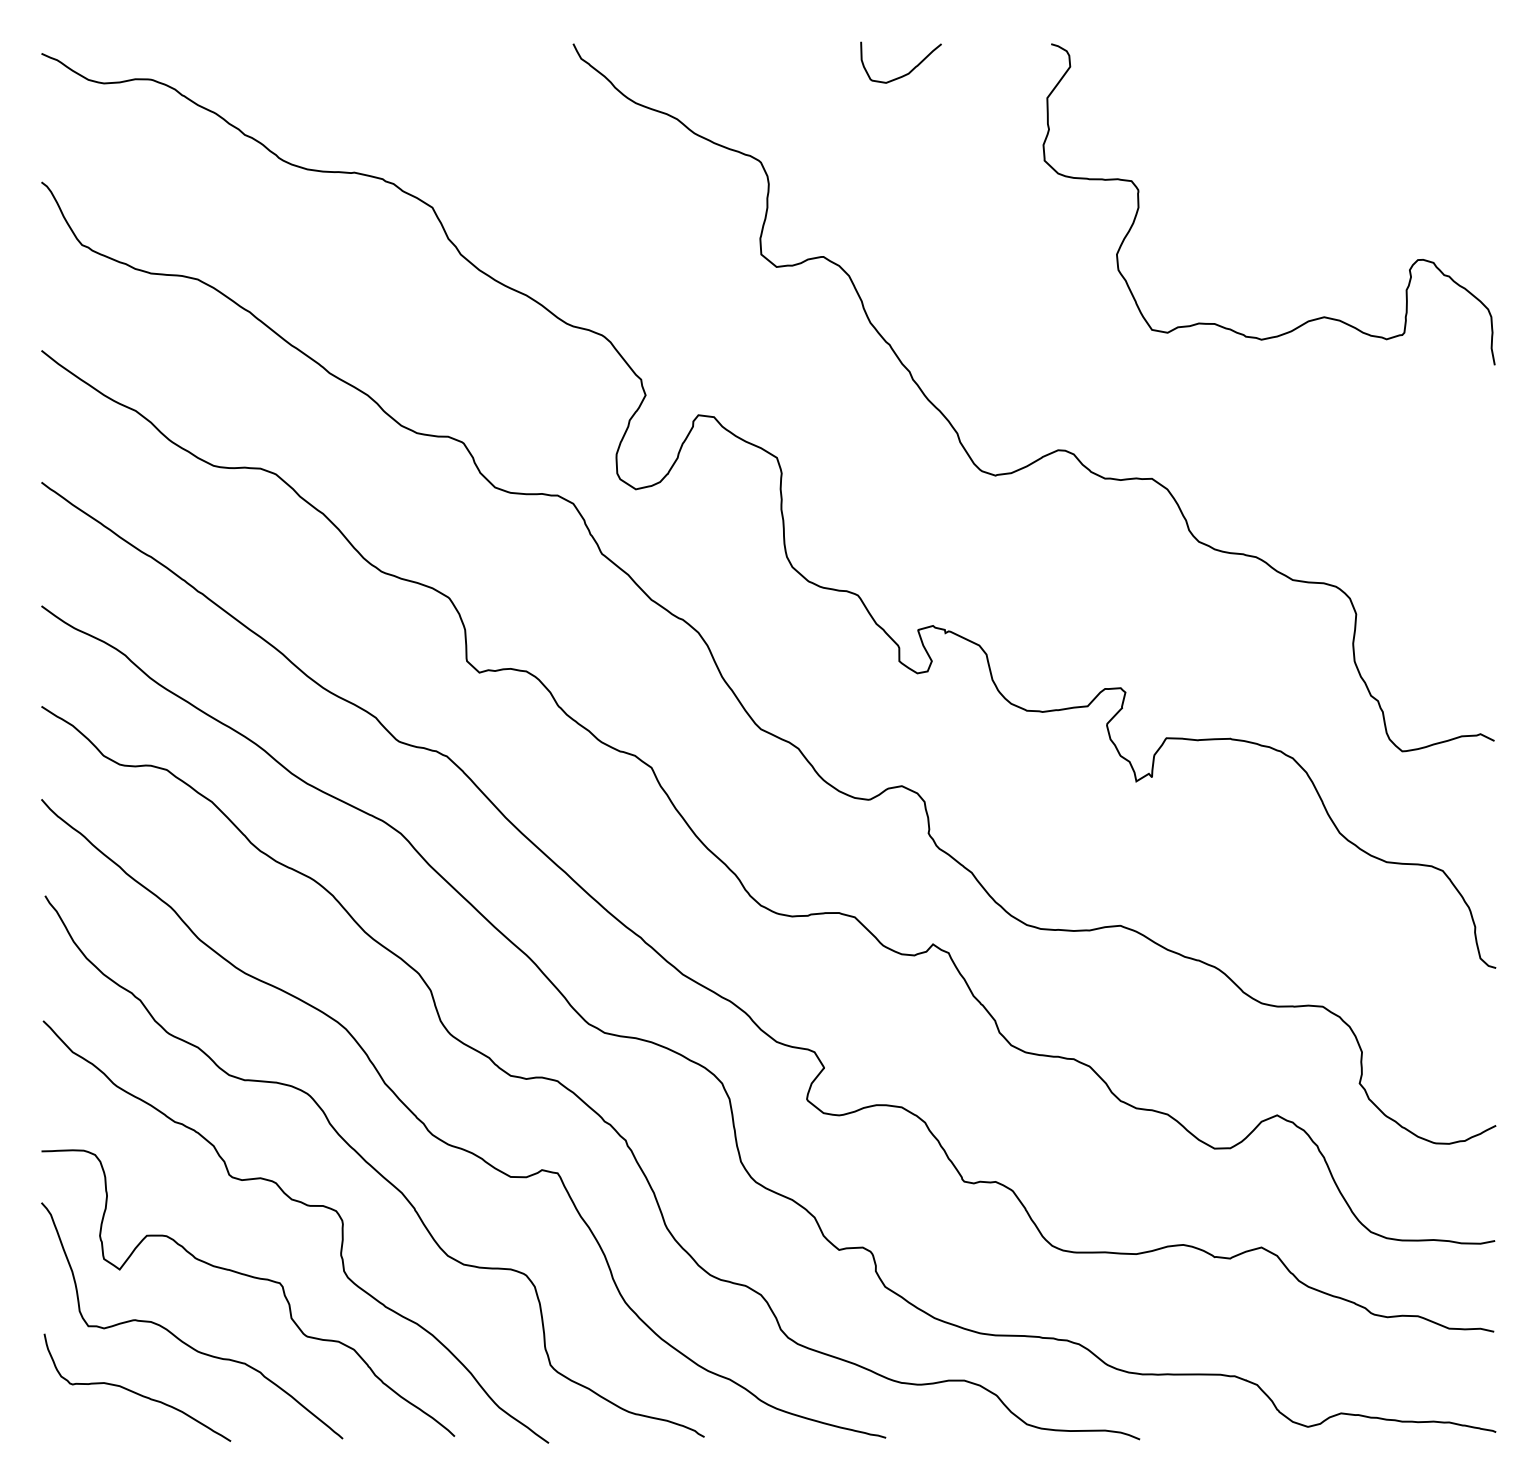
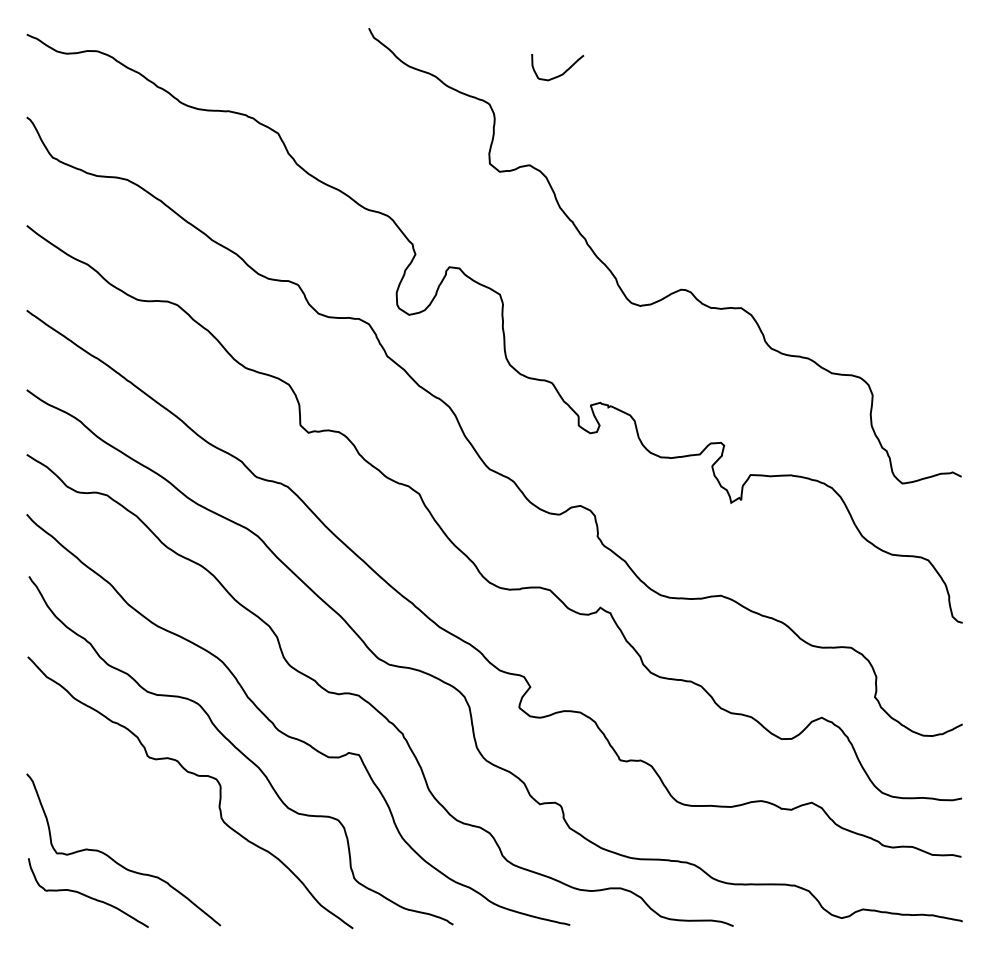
curve: (905, 73) -> (560, 74), moved
curve: (1309, 319) -> (842, 205), removed
curve: (250, 1278) -> (161, 822), removed

